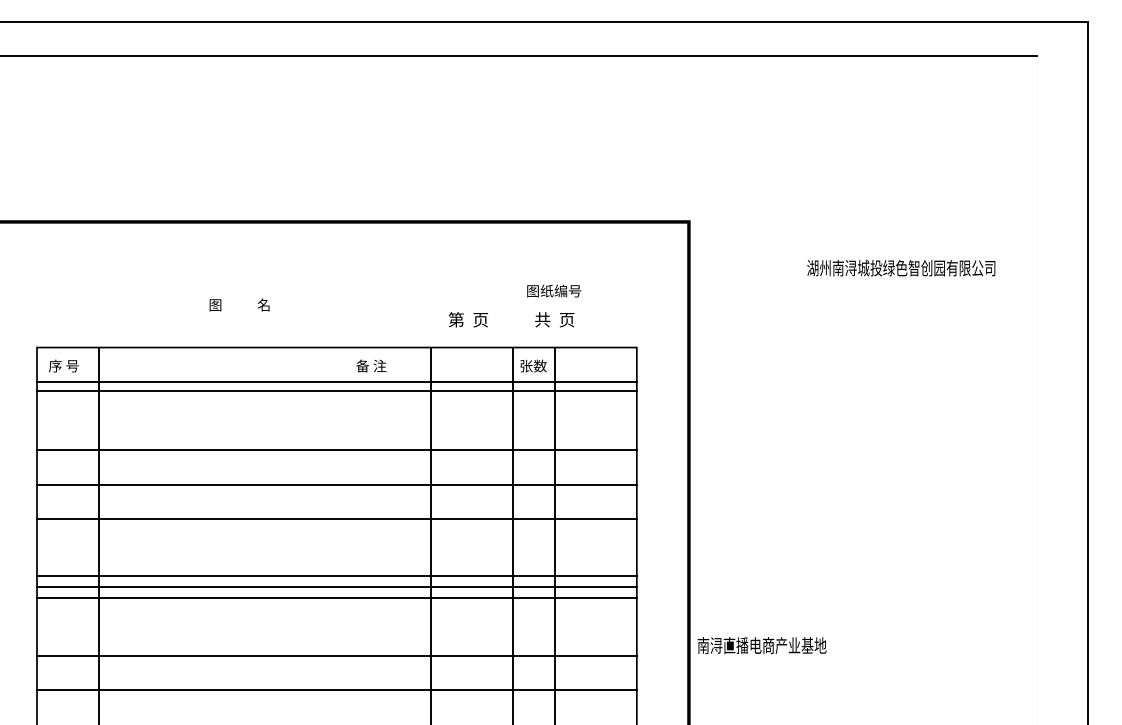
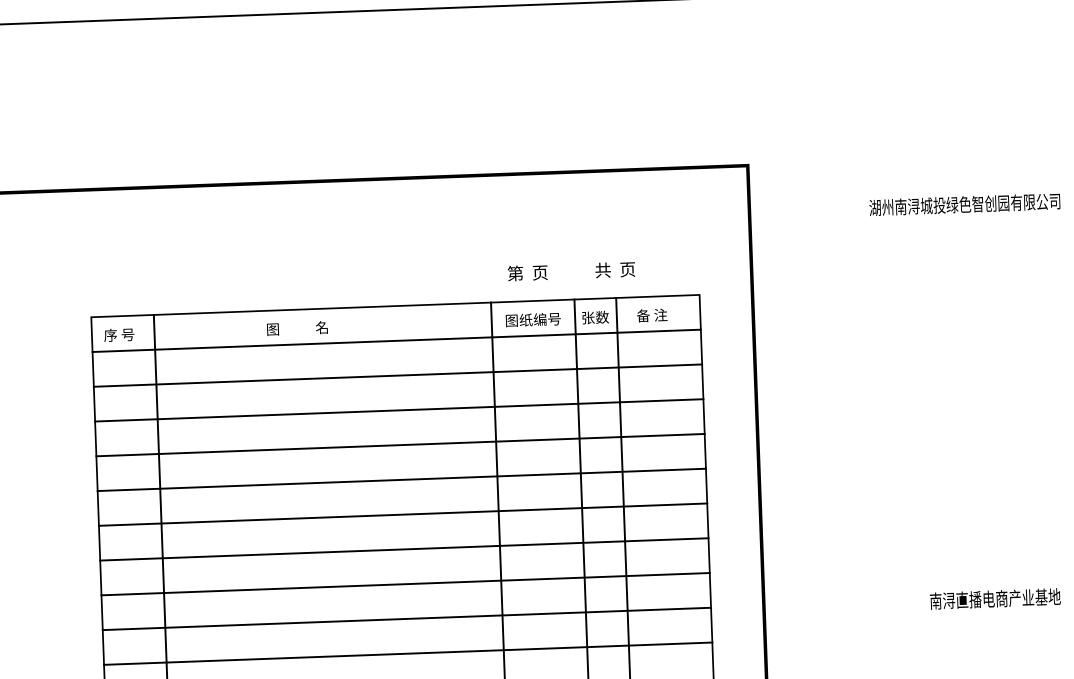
text: (554, 290) -> (533, 319), moved
text: (239, 304) -> (297, 327), moved
text: (371, 365) -> (652, 314), moved
line: (336, 391) -> (397, 376), moved
line: (336, 576) -> (402, 514), moved
line: (336, 597) -> (405, 583), moved
text: (761, 645) -> (994, 598), moved

